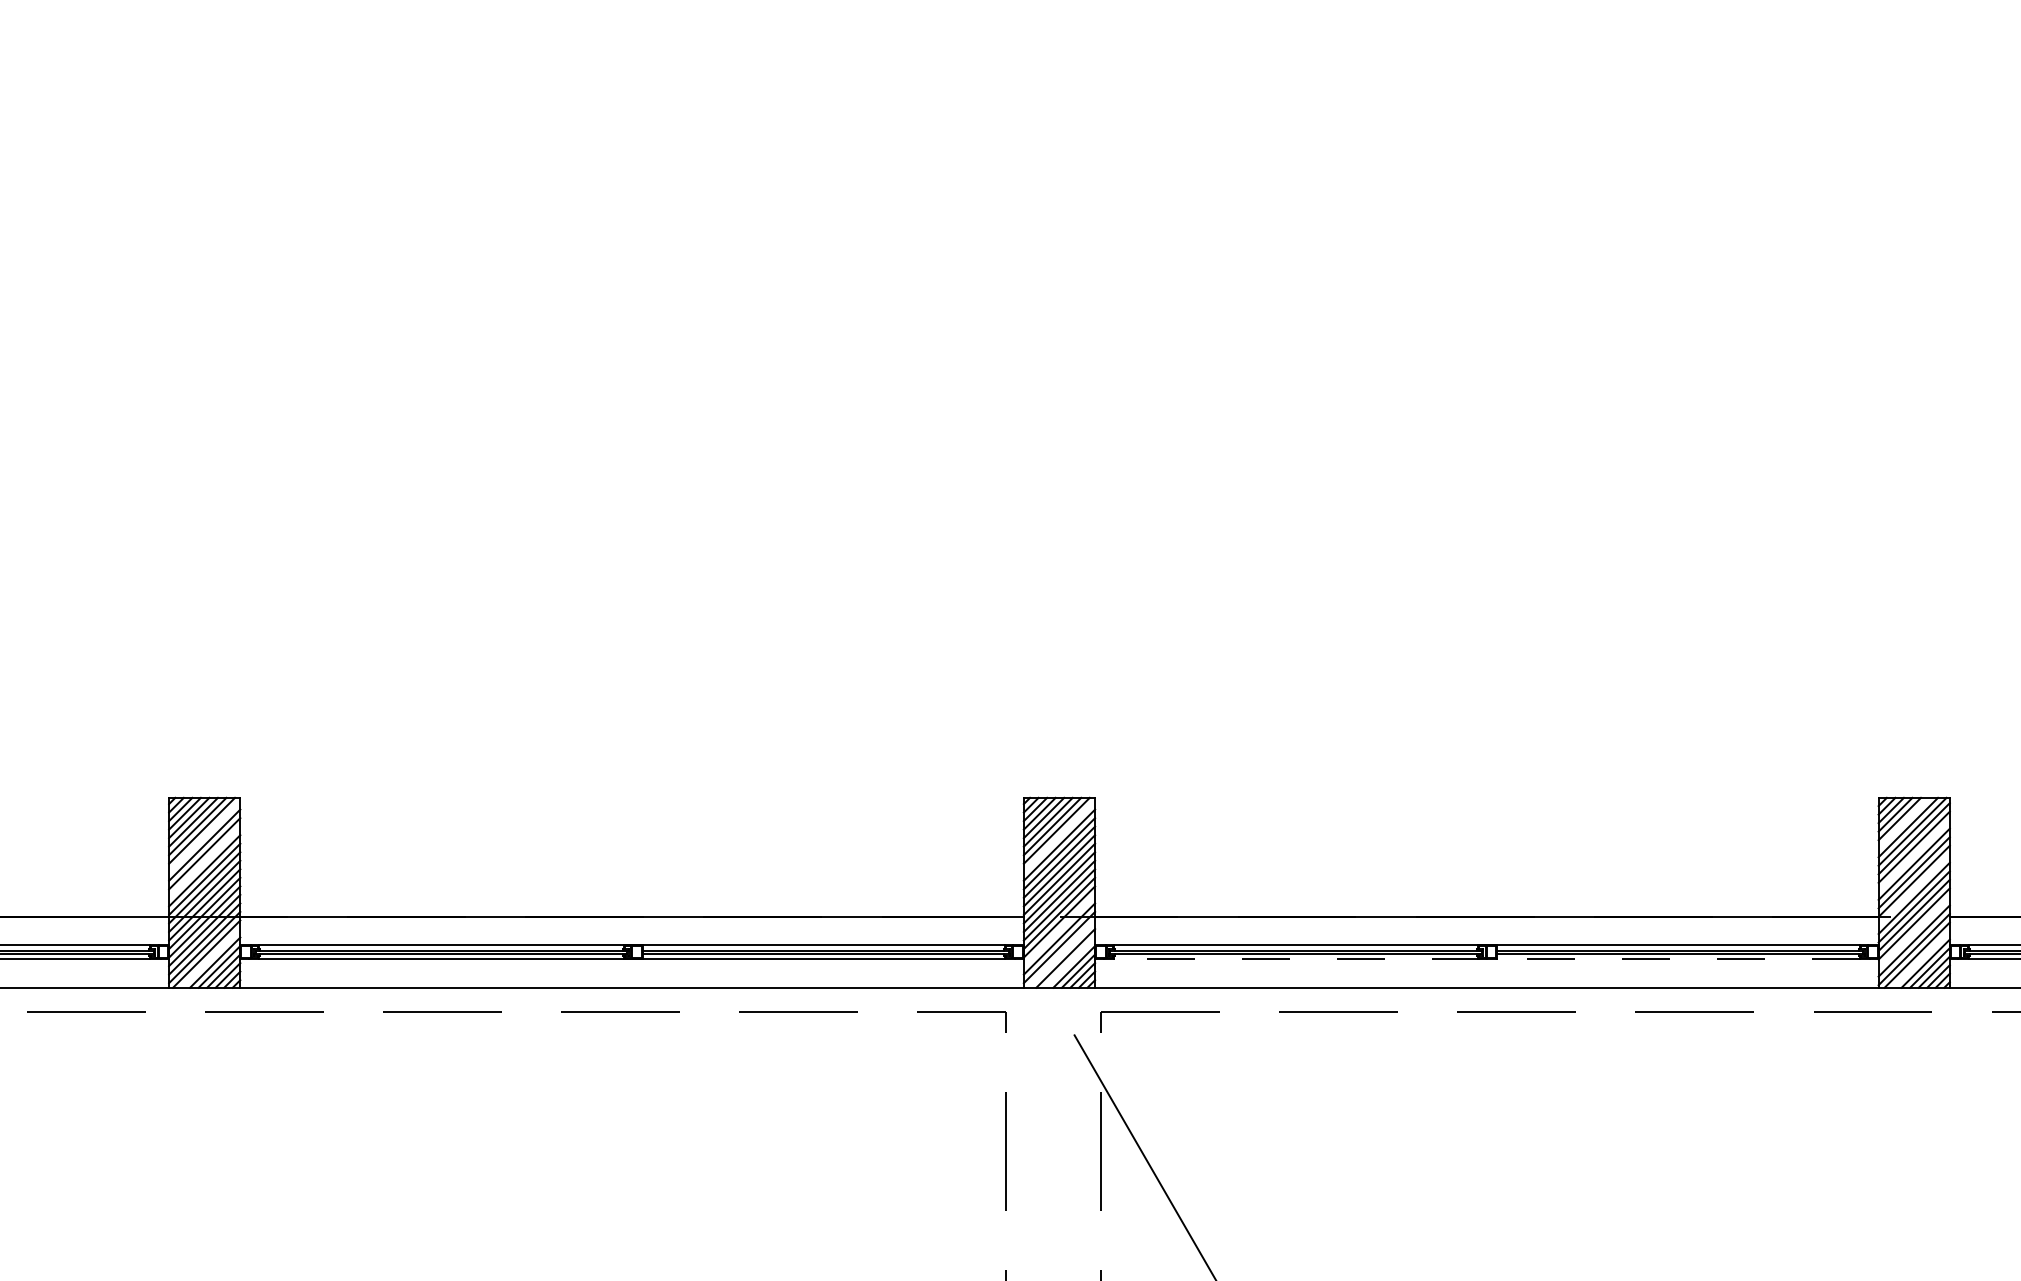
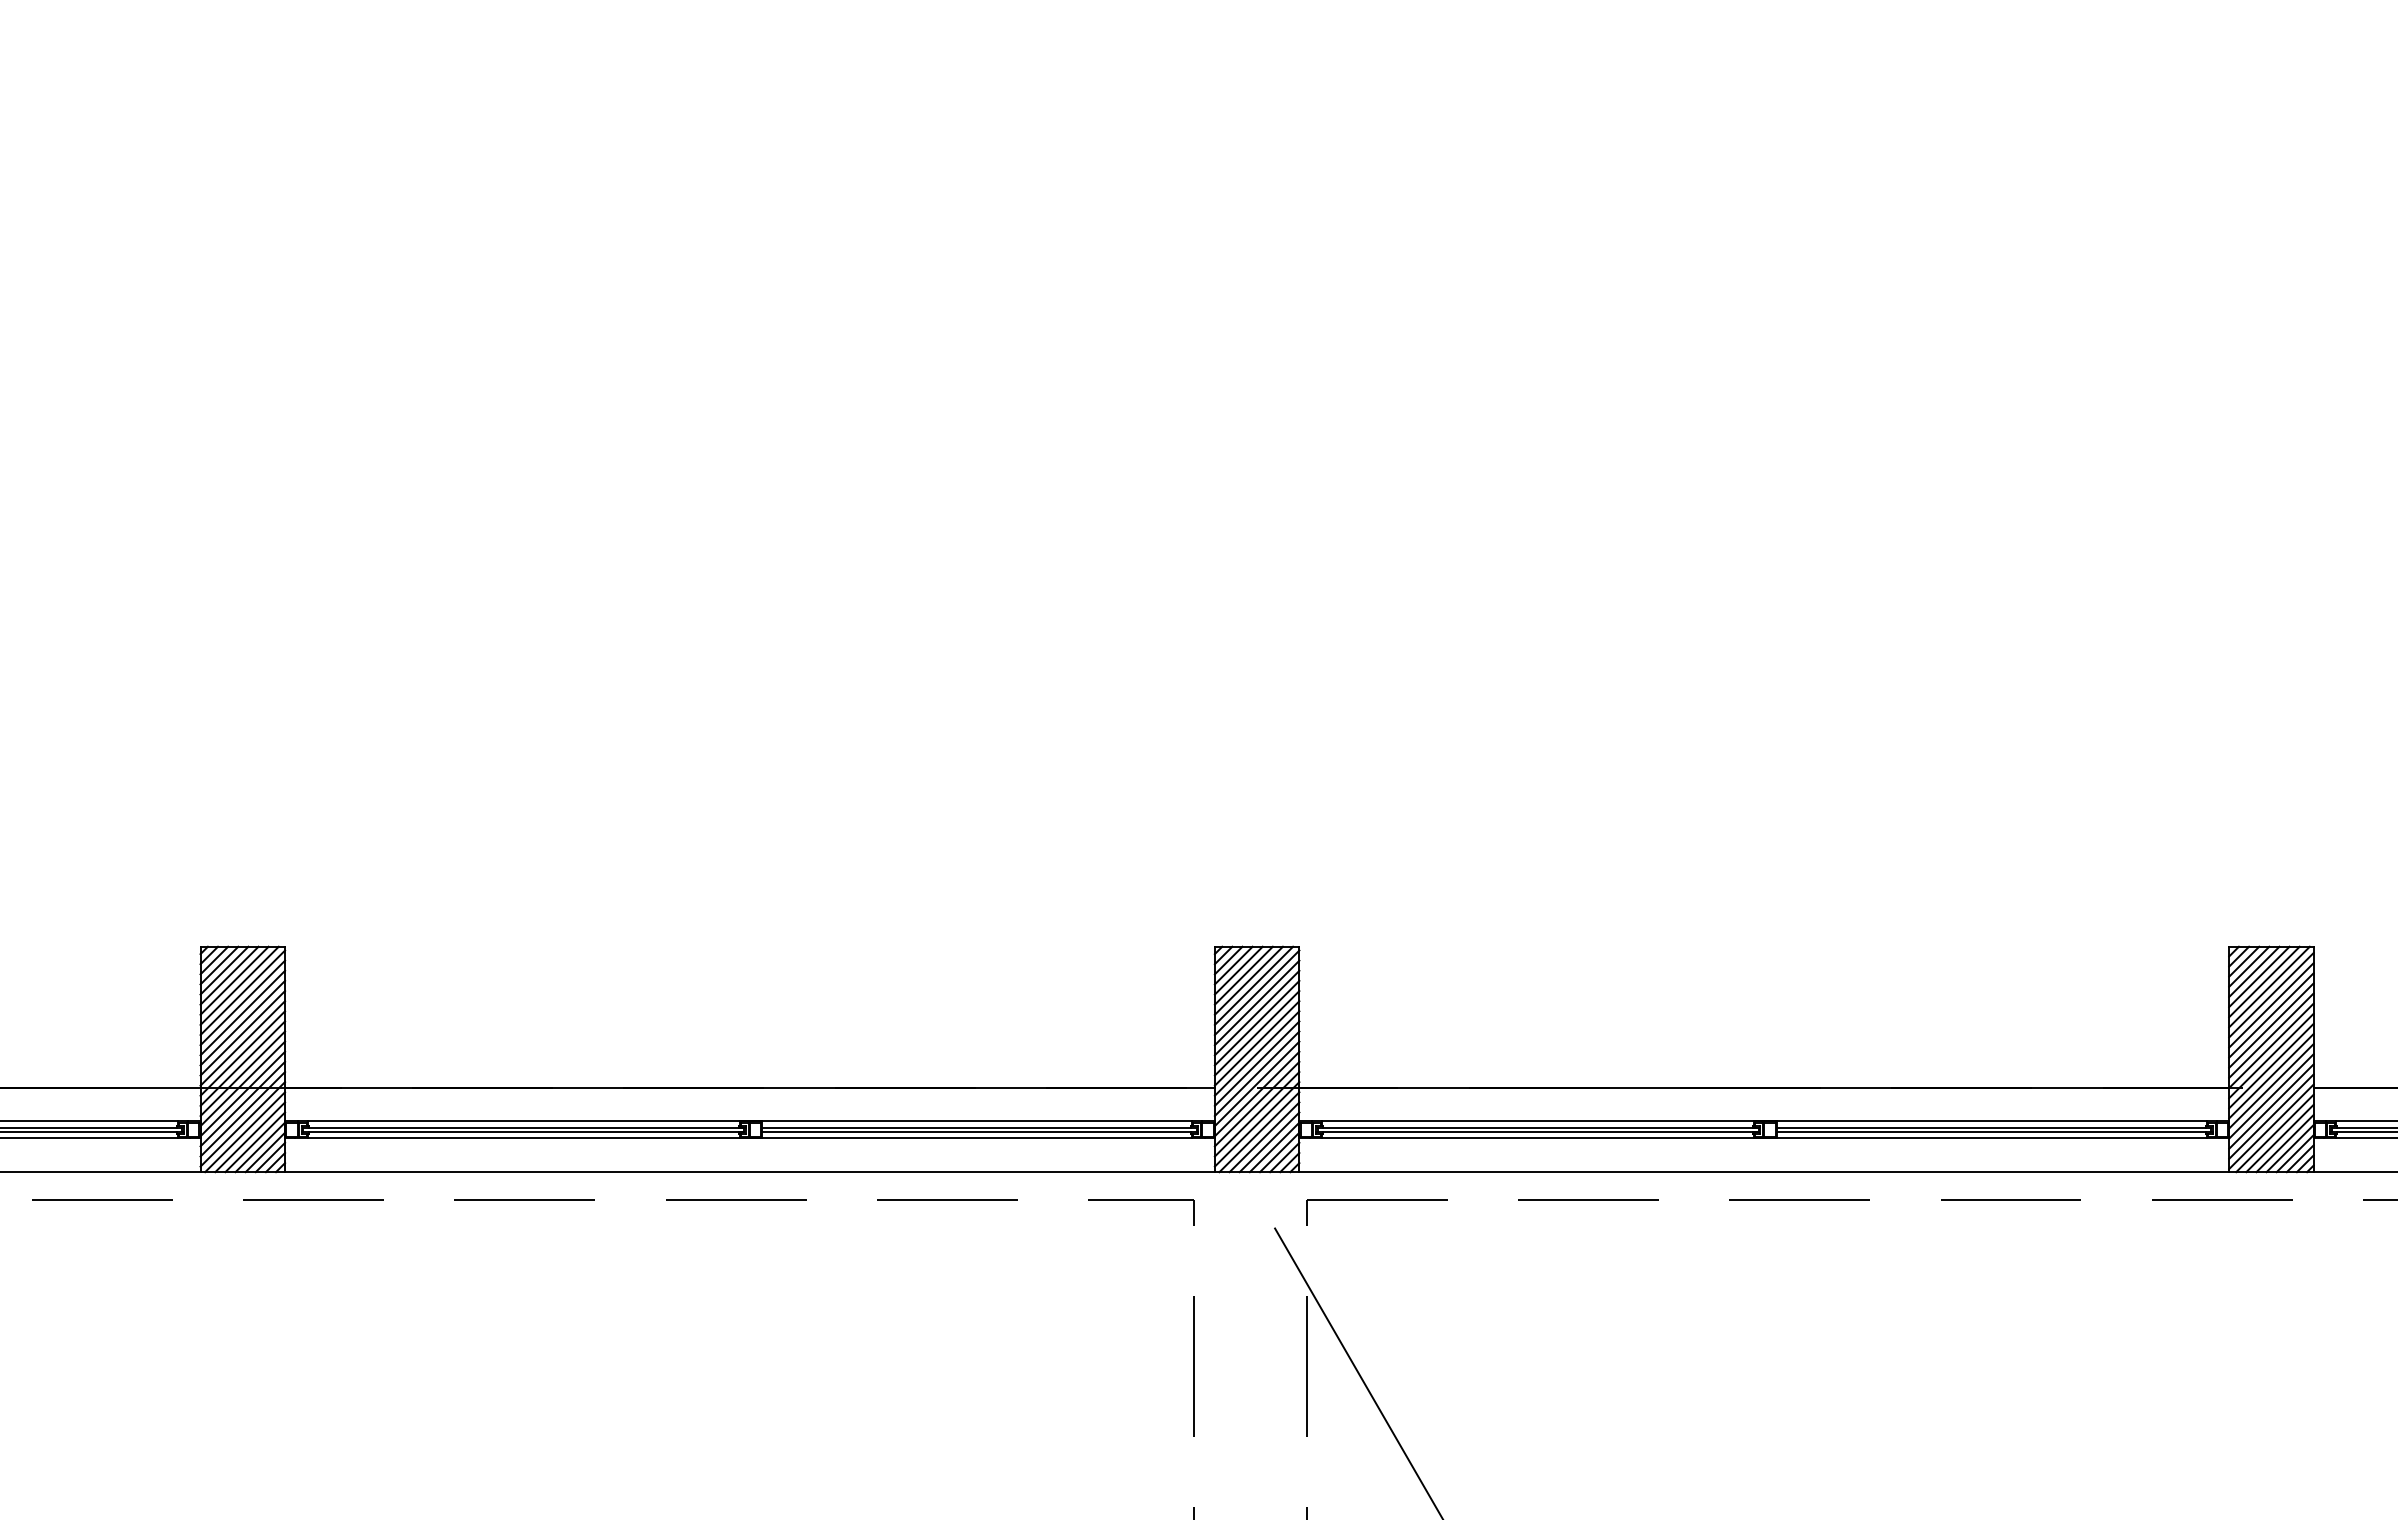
line: (1904, 822) -> (2259, 976), added
line: (204, 836) -> (242, 992), added
line: (1058, 836) -> (1256, 992), added
line: (1914, 855) -> (2271, 1015), added
line: (204, 861) -> (242, 1022), added
line: (1914, 889) -> (2271, 1055), added
line: (1058, 929) -> (1256, 1103), added
line: (1914, 932) -> (2271, 1106), added
line: (1061, 954) -> (1259, 1132), added
line: (211, 958) -> (250, 1137), added
line: (1486, 959) -> (1763, 1138), dashed -> solid
line: (1921, 959) -> (2279, 1138), added
line: (1069, 962) -> (1269, 1142), added

